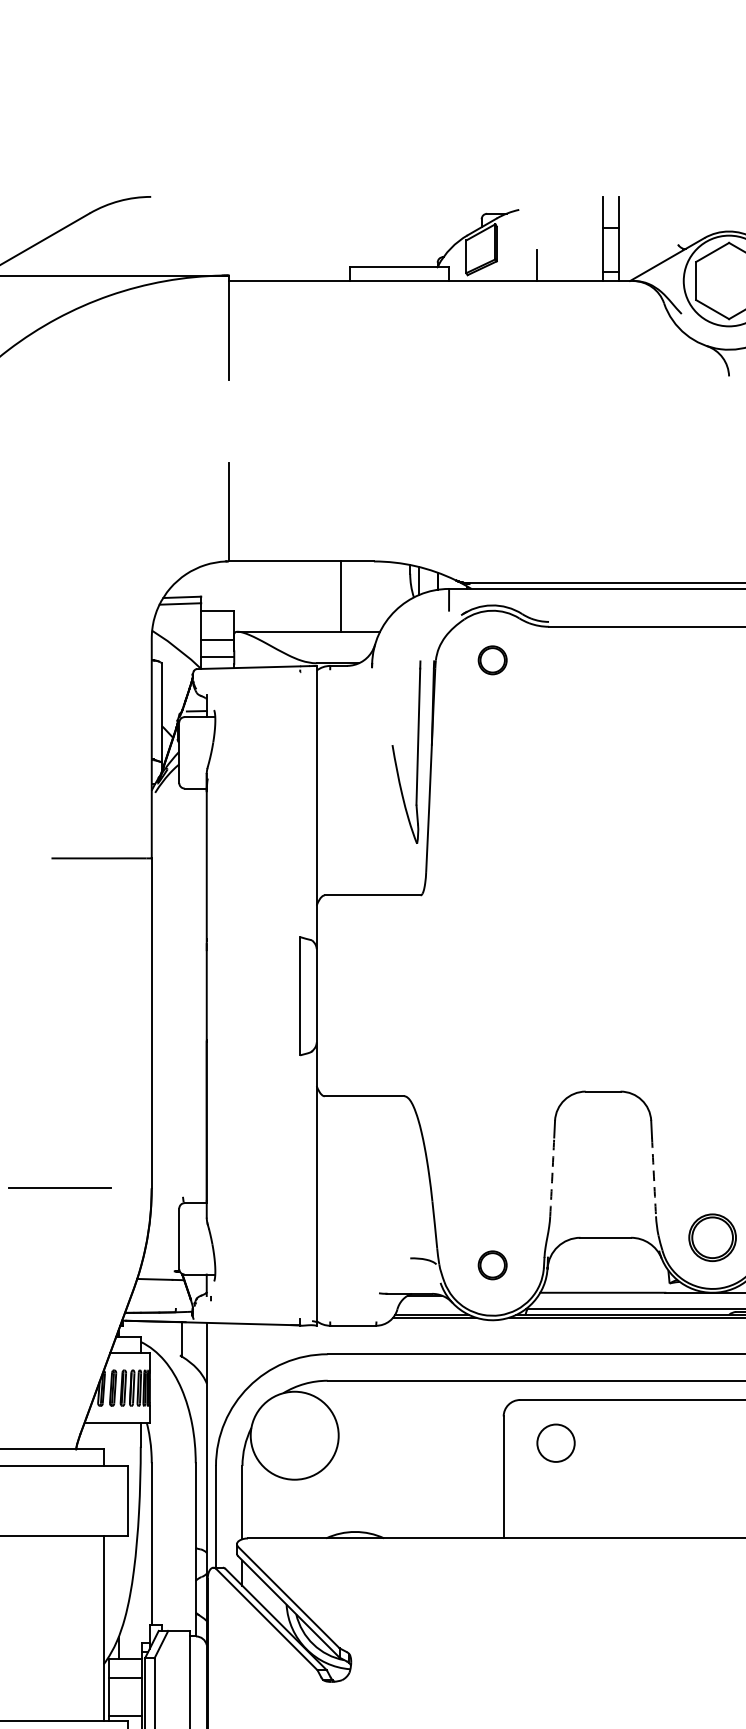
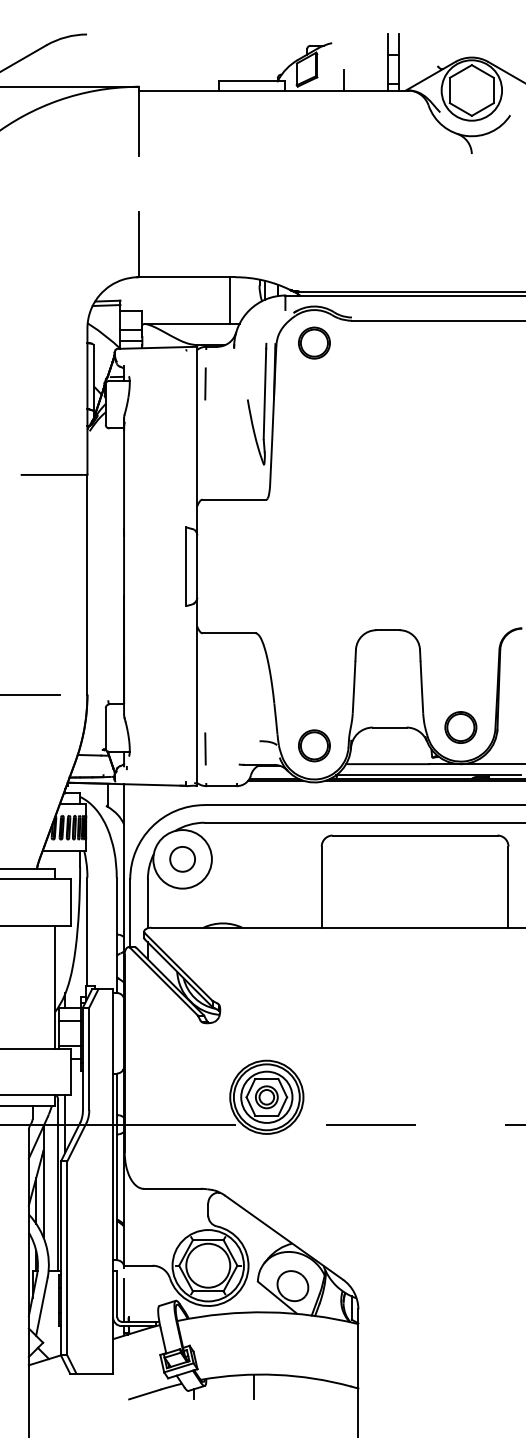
line: (341, 596) -> (230, 300), moved
part: (492, 659) -> (314, 342), size x1.67
line: (329, 721) -> (205, 383), added
arc: (552, 1177) -> (354, 687), dashed -> solid
arc: (653, 1177) -> (421, 687), dashed -> solid
part: (492, 1264) -> (314, 745), size x1.67
line: (329, 1269) -> (205, 748), added
circle: (555, 1443) -> (182, 859), moved

